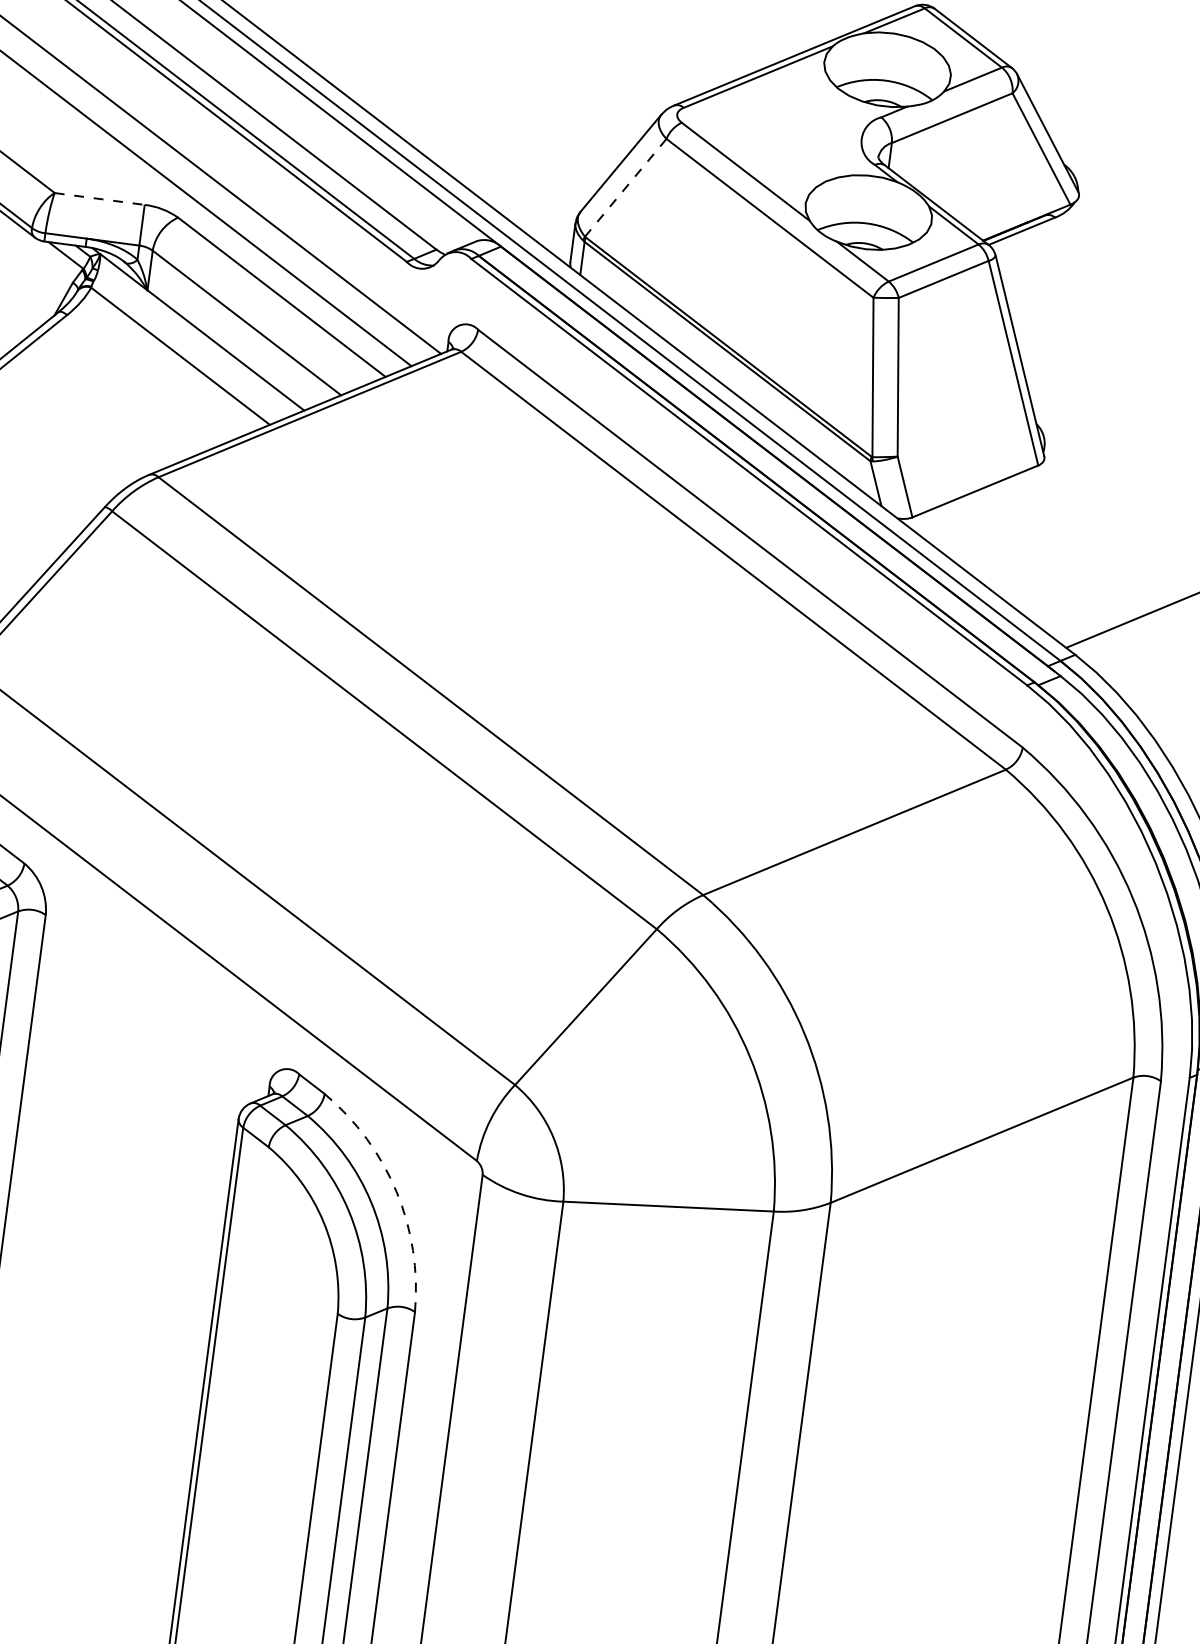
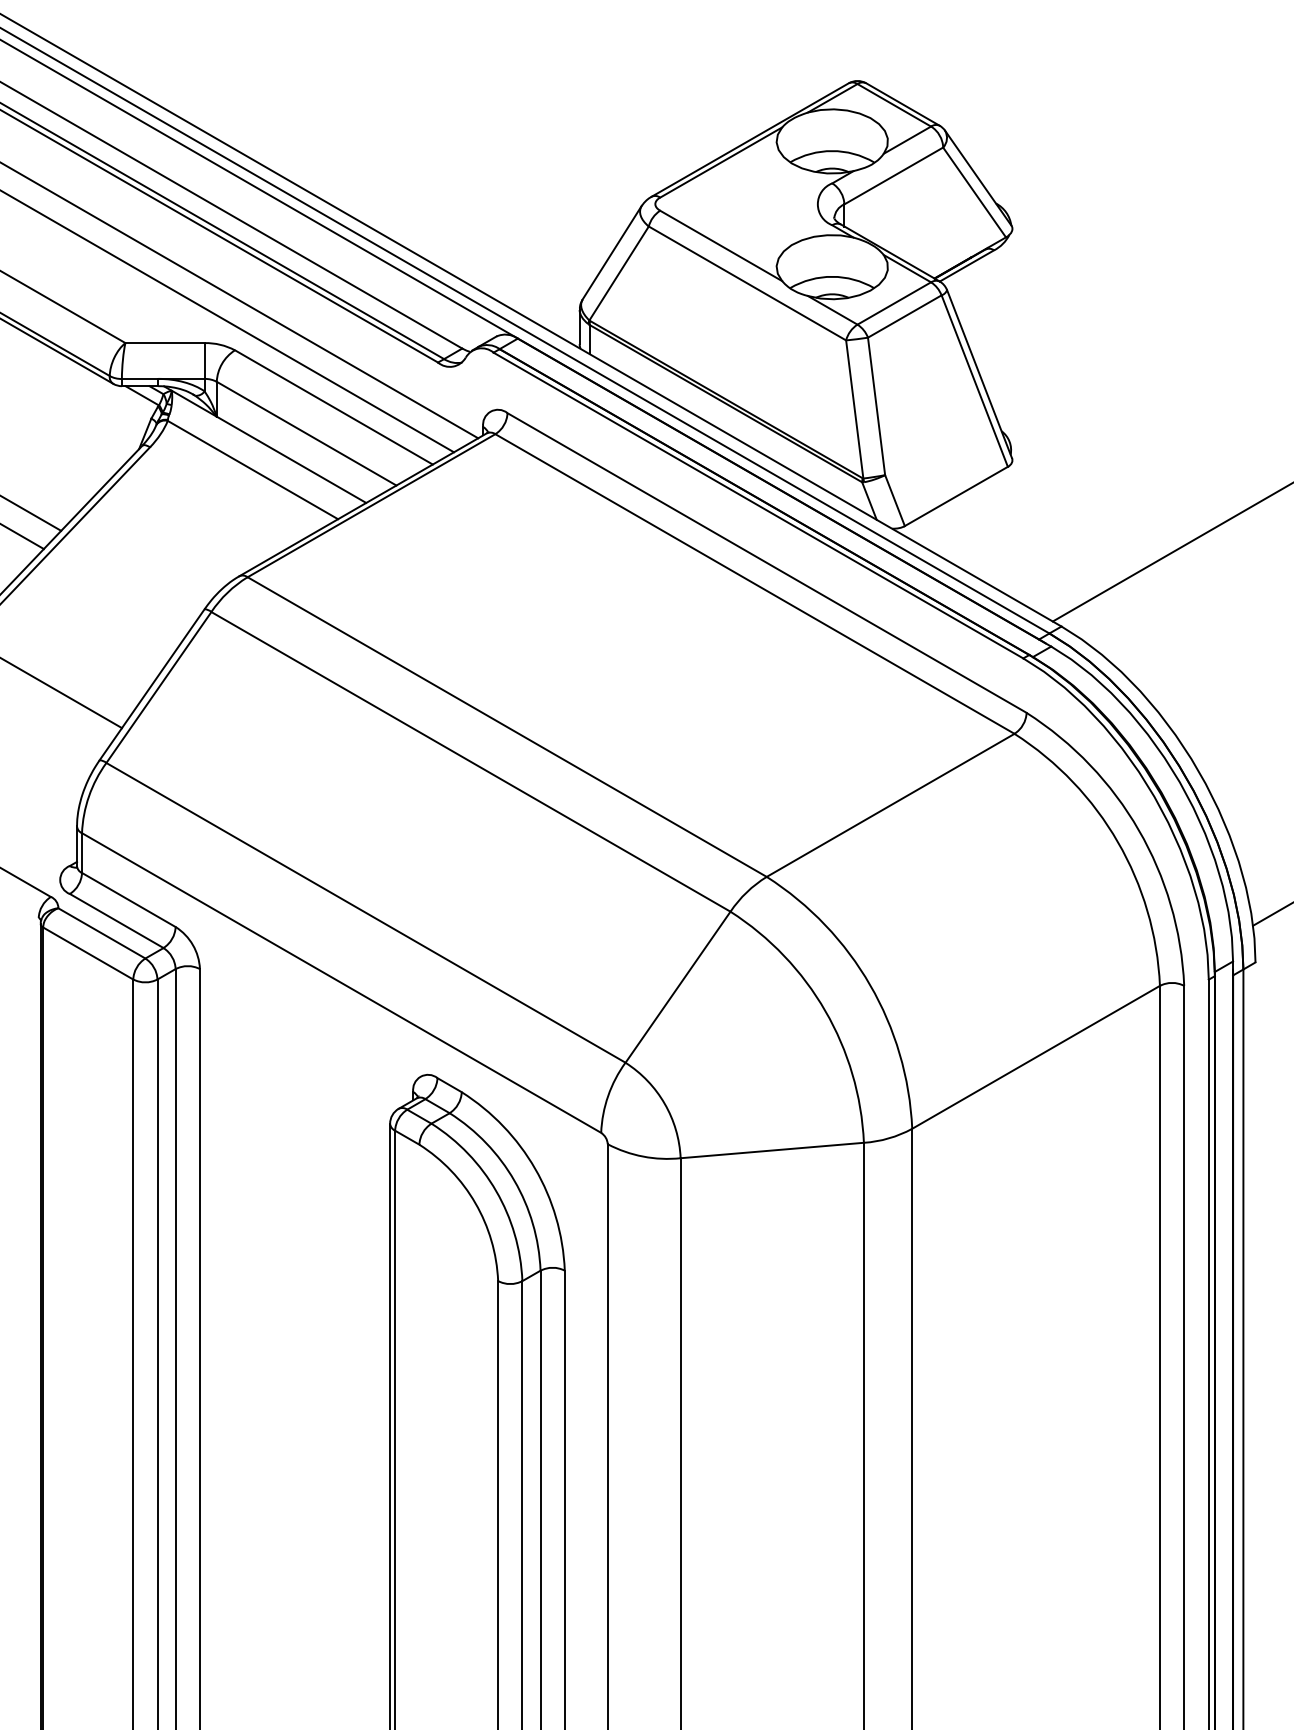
line: (626, 187) -> (619, 273), dashed -> solid
line: (100, 199) -> (165, 343), dashed -> solid
arc: (397, 1191) -> (535, 1168), dashed -> solid

